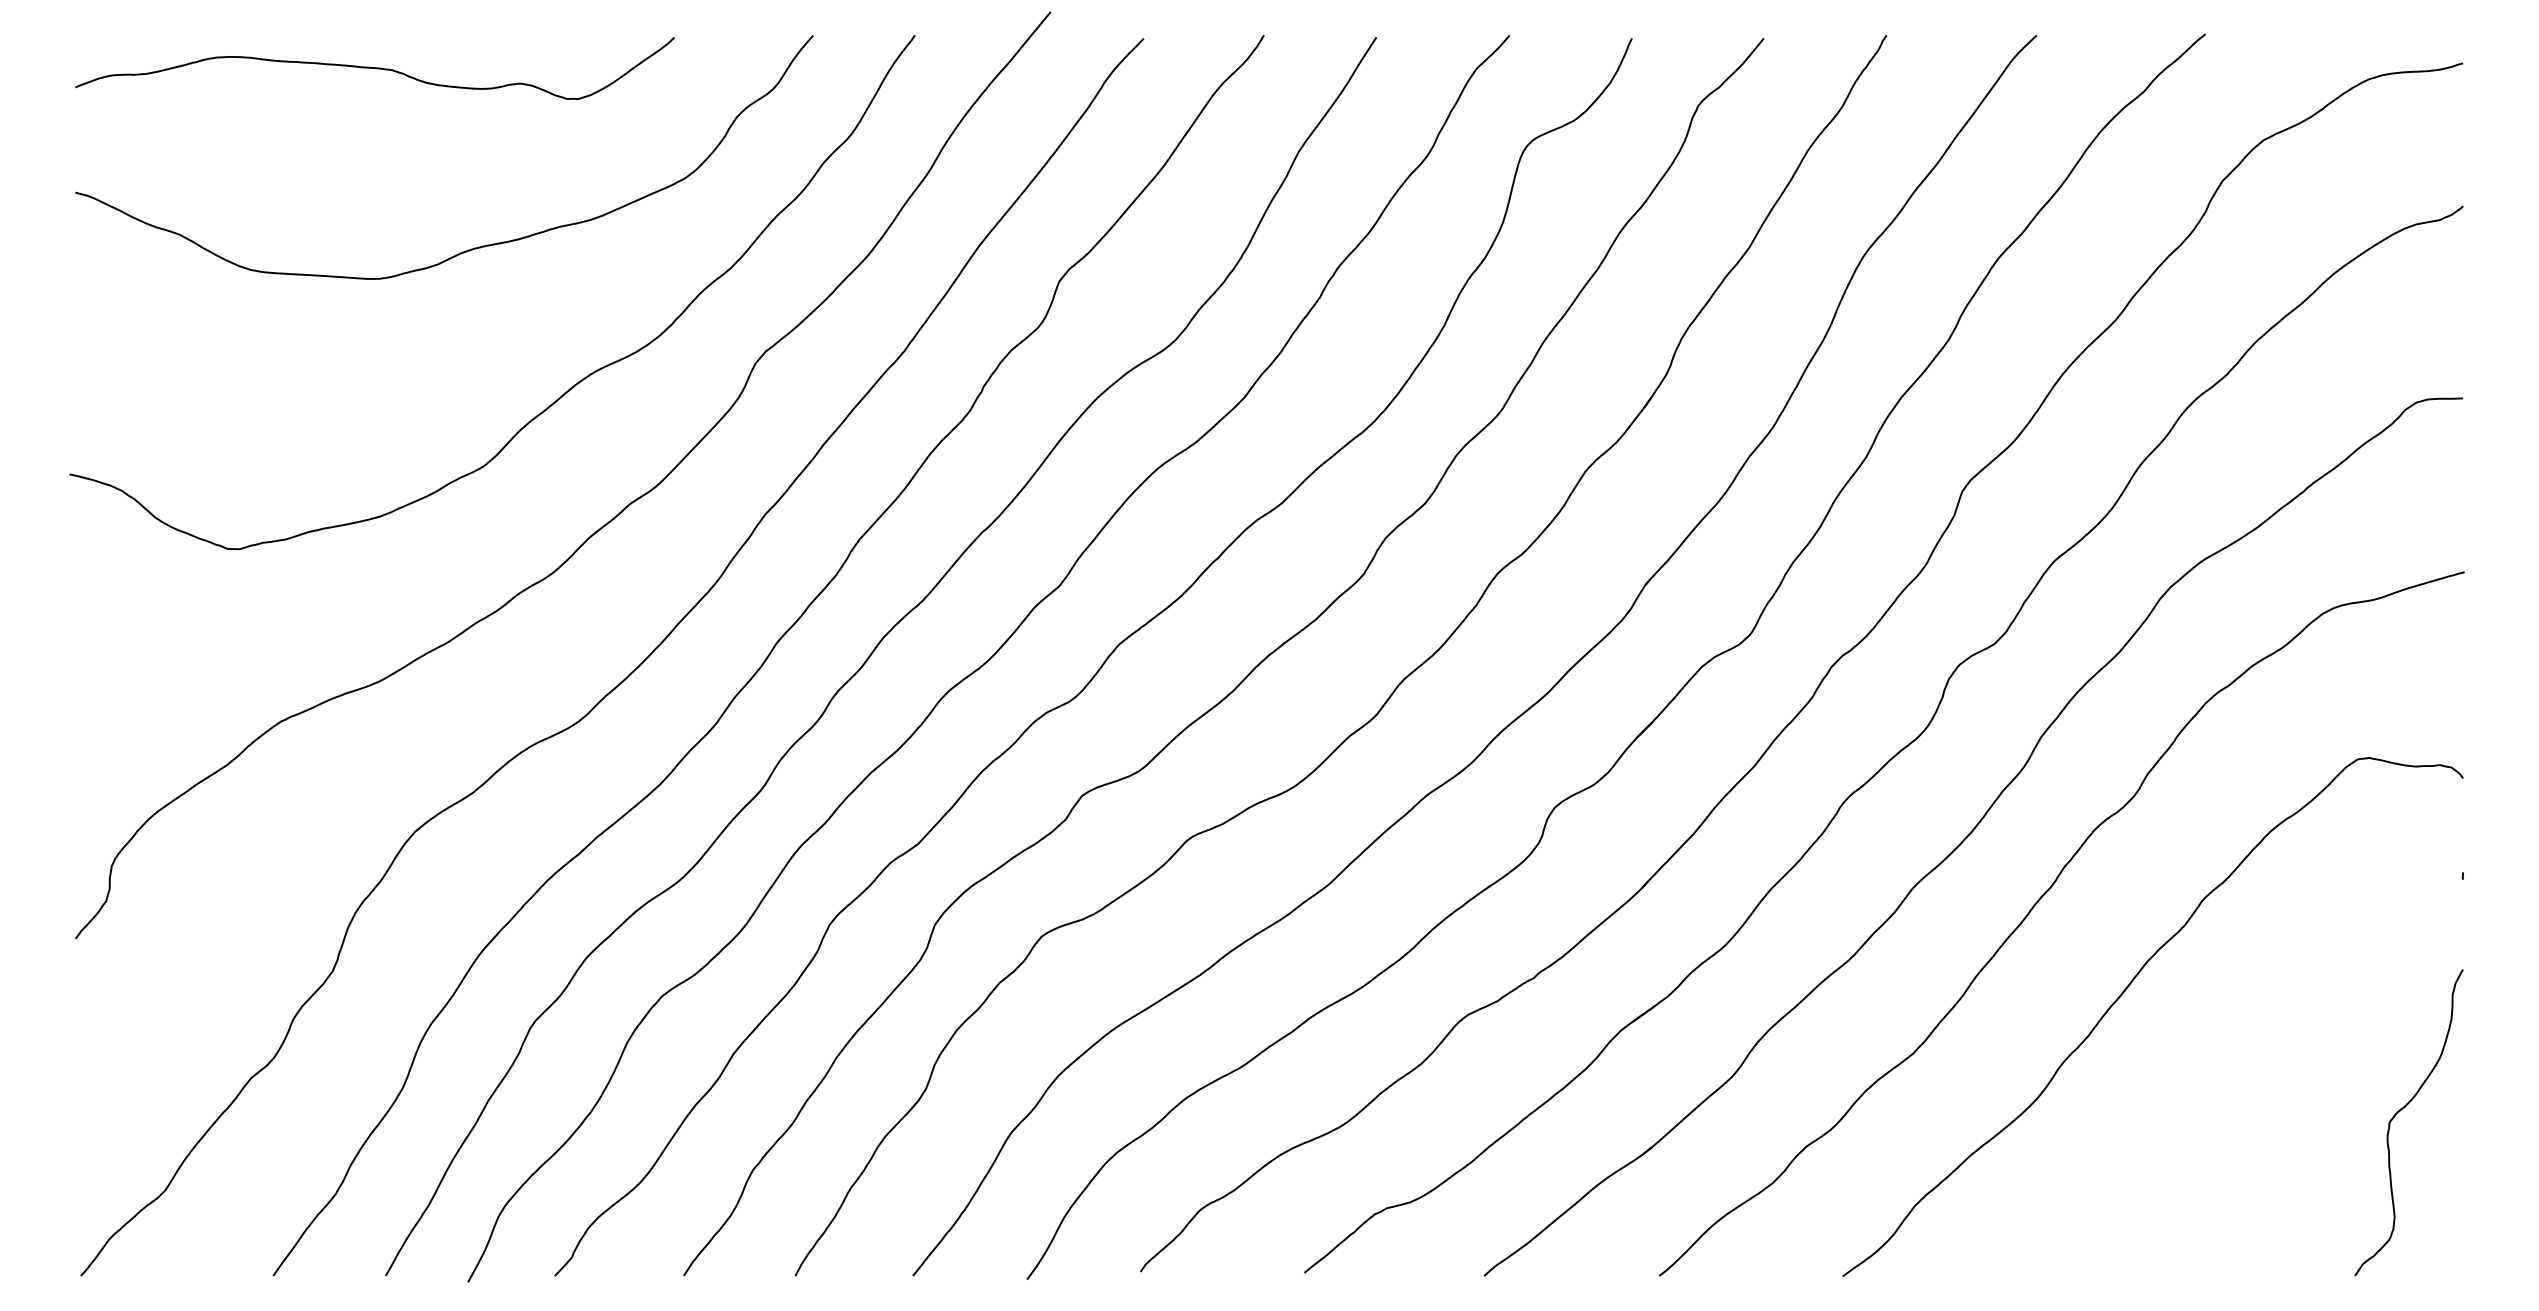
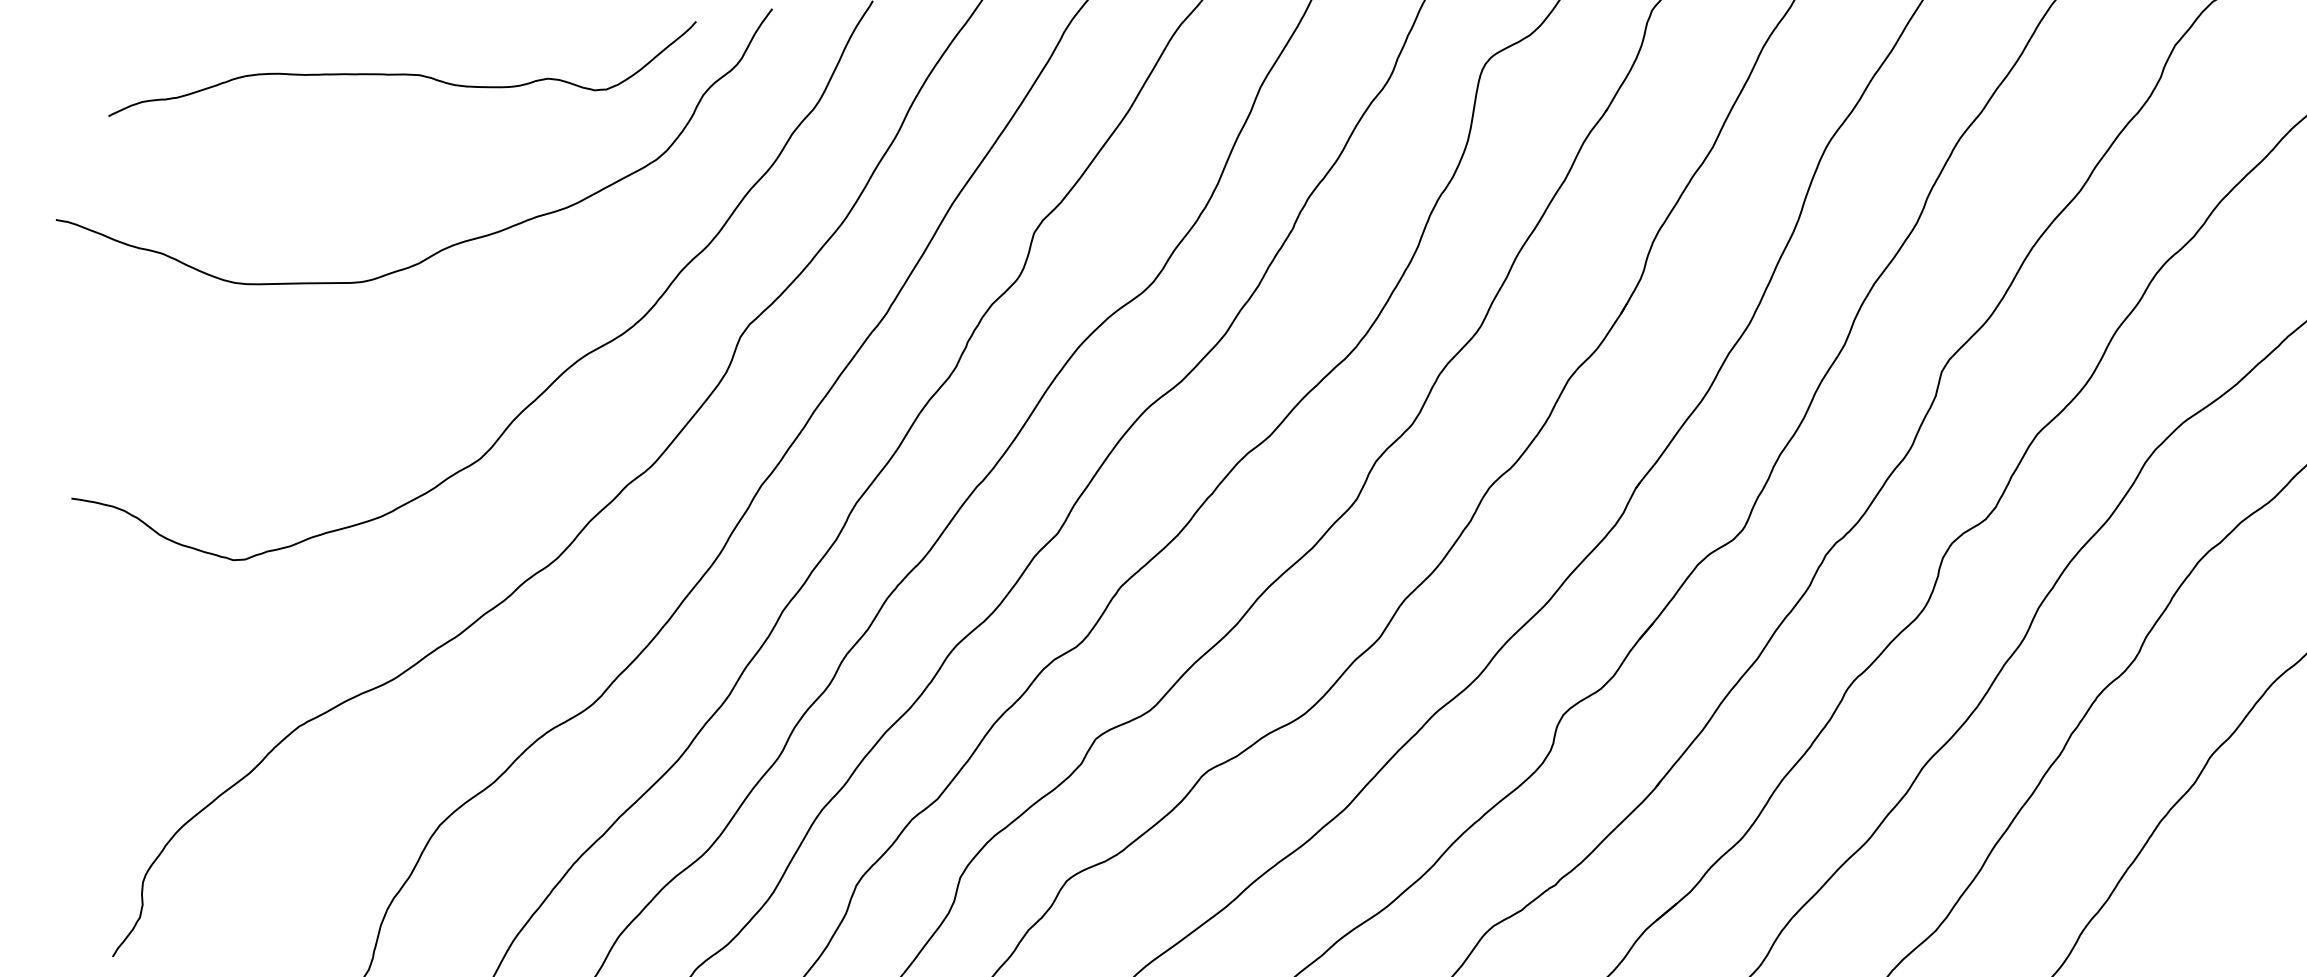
curve: (374, 68) -> (402, 74), moved

